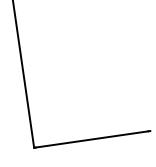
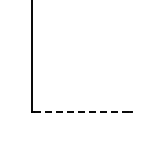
line: (92, 139) -> (82, 111), solid -> dashed

